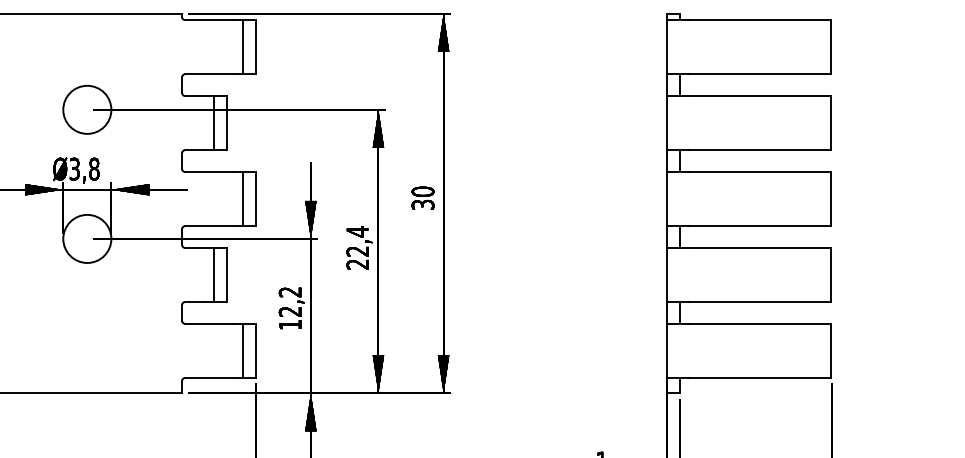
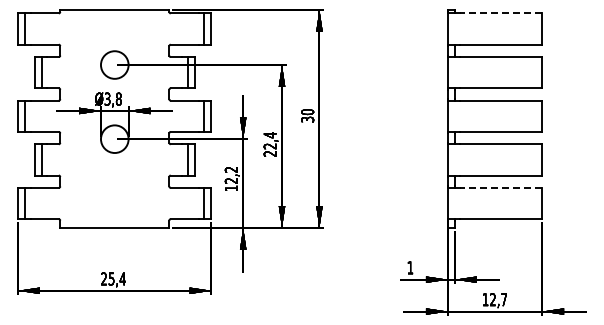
line: (760, 20) -> (501, 13), solid -> dashed
line: (760, 323) -> (501, 187), solid -> dashed

